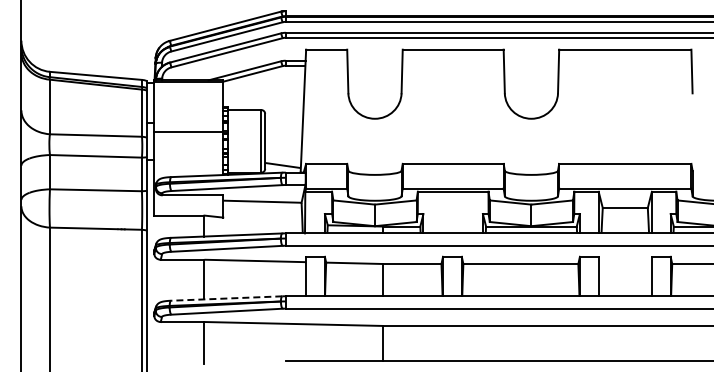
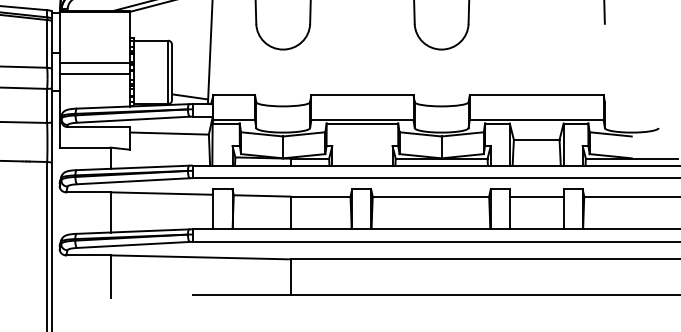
line: (188, 142) -> (94, 73), added
line: (624, 264) -> (535, 197), added
line: (226, 298) -> (132, 231), dashed -> solid

